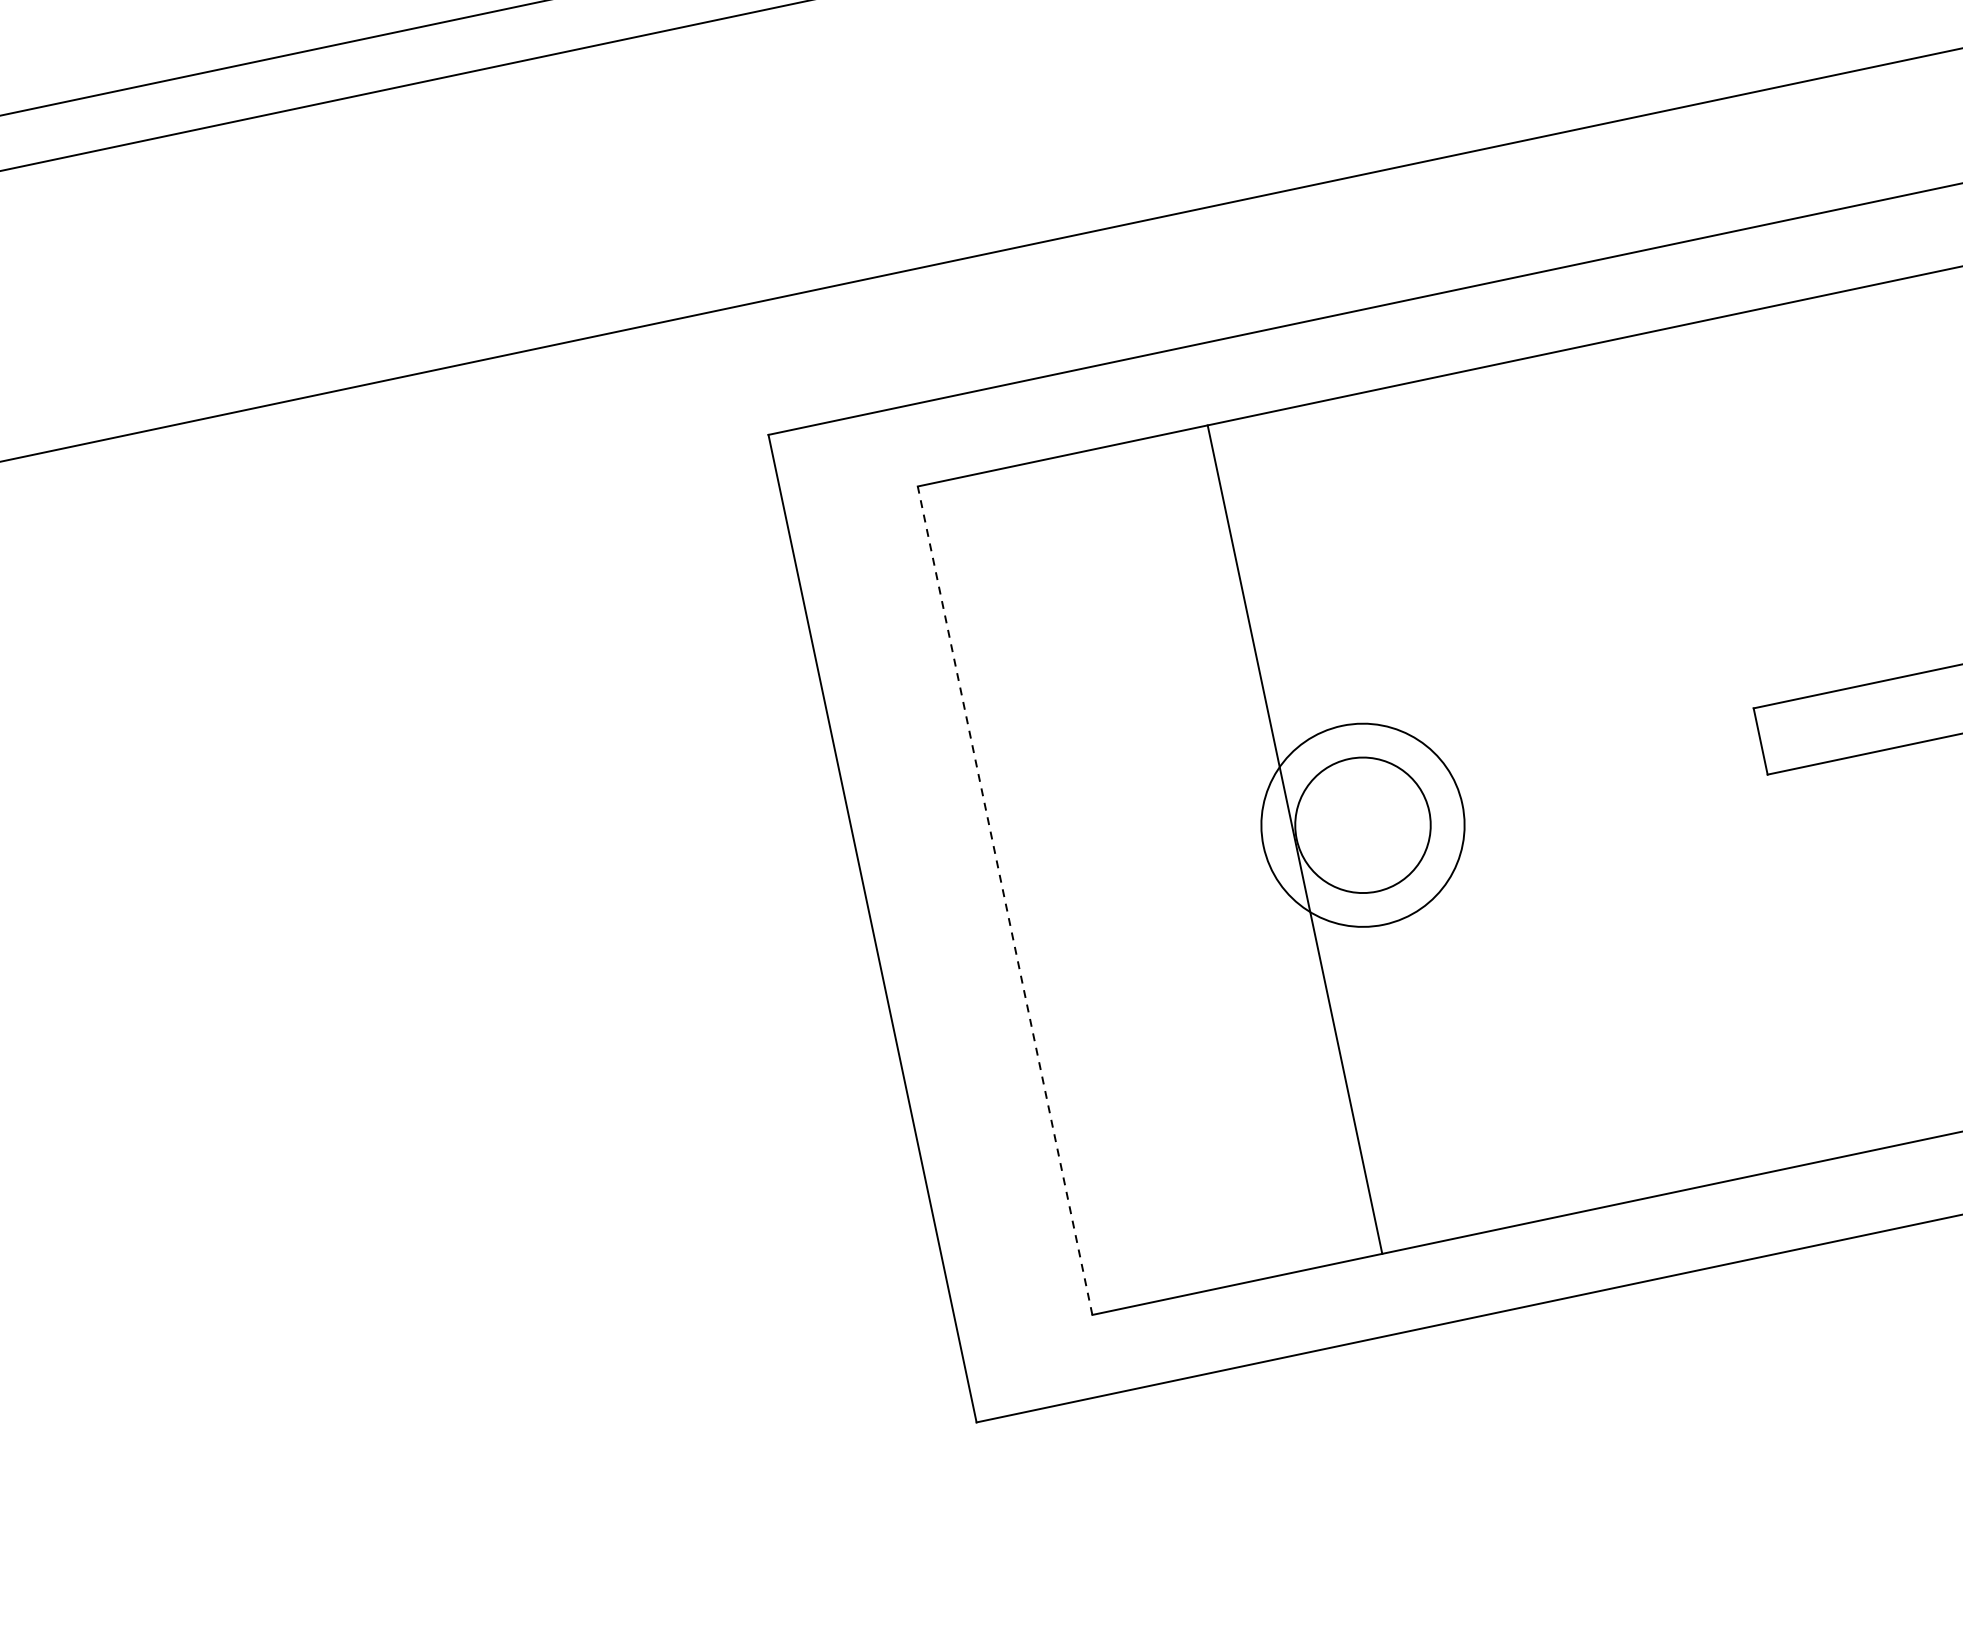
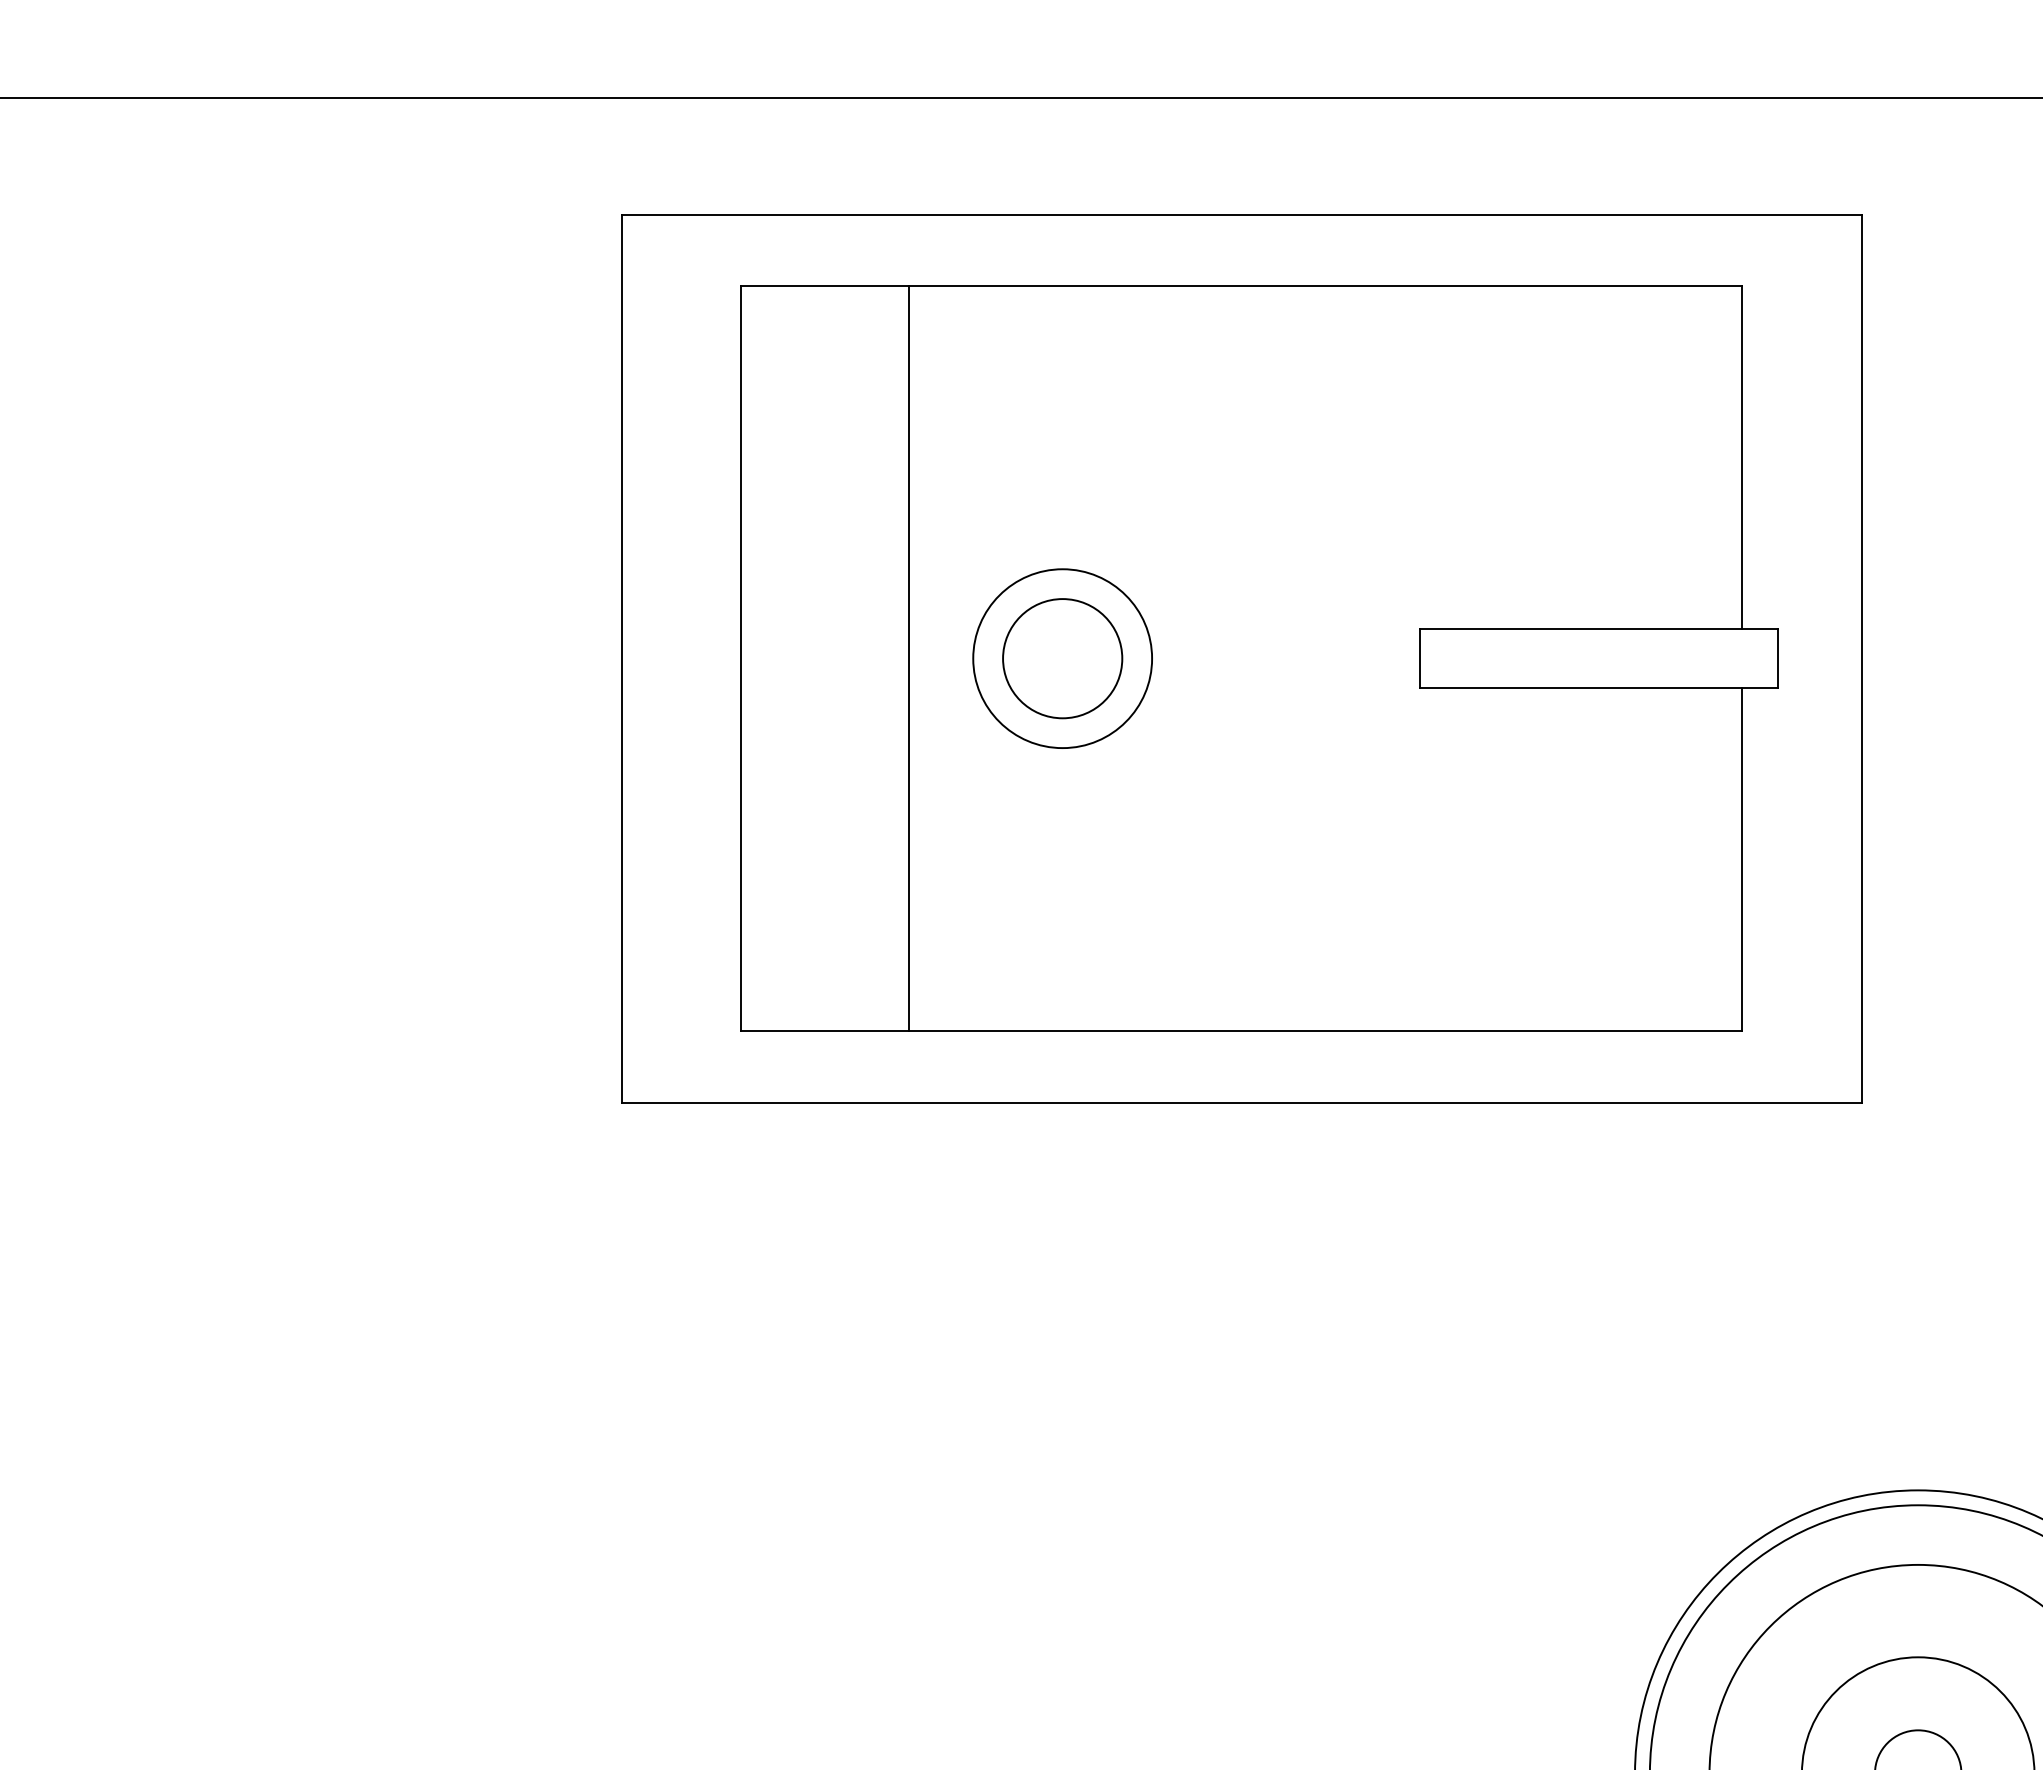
line: (1294, 839) -> (908, 658), moved
line: (1004, 900) -> (740, 658), dashed -> solid

